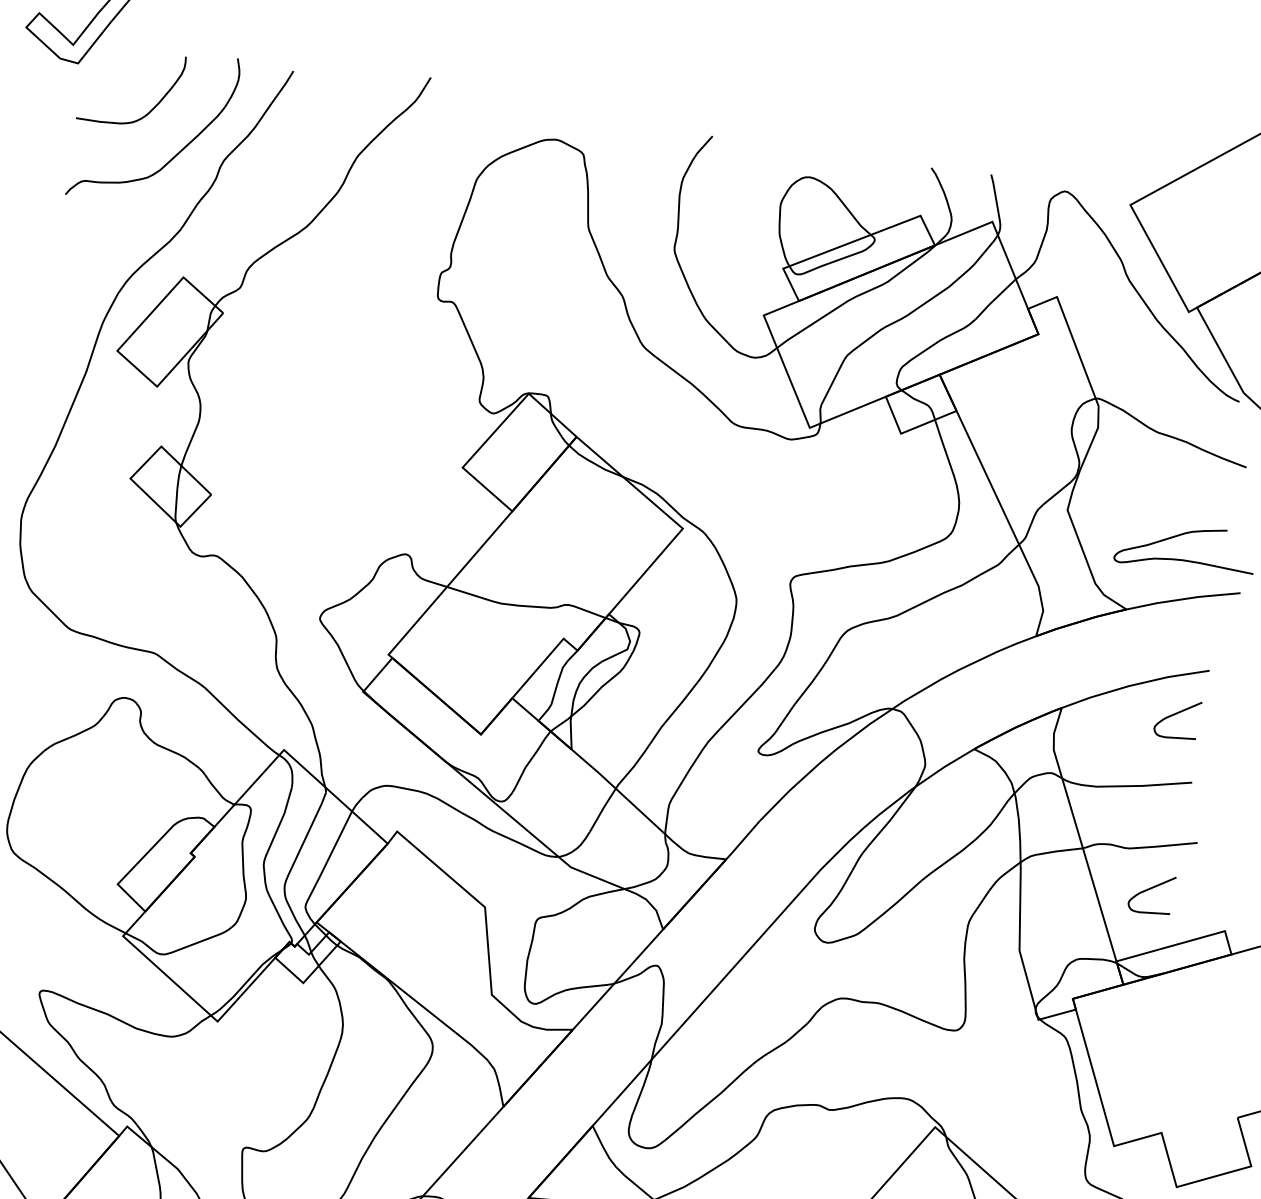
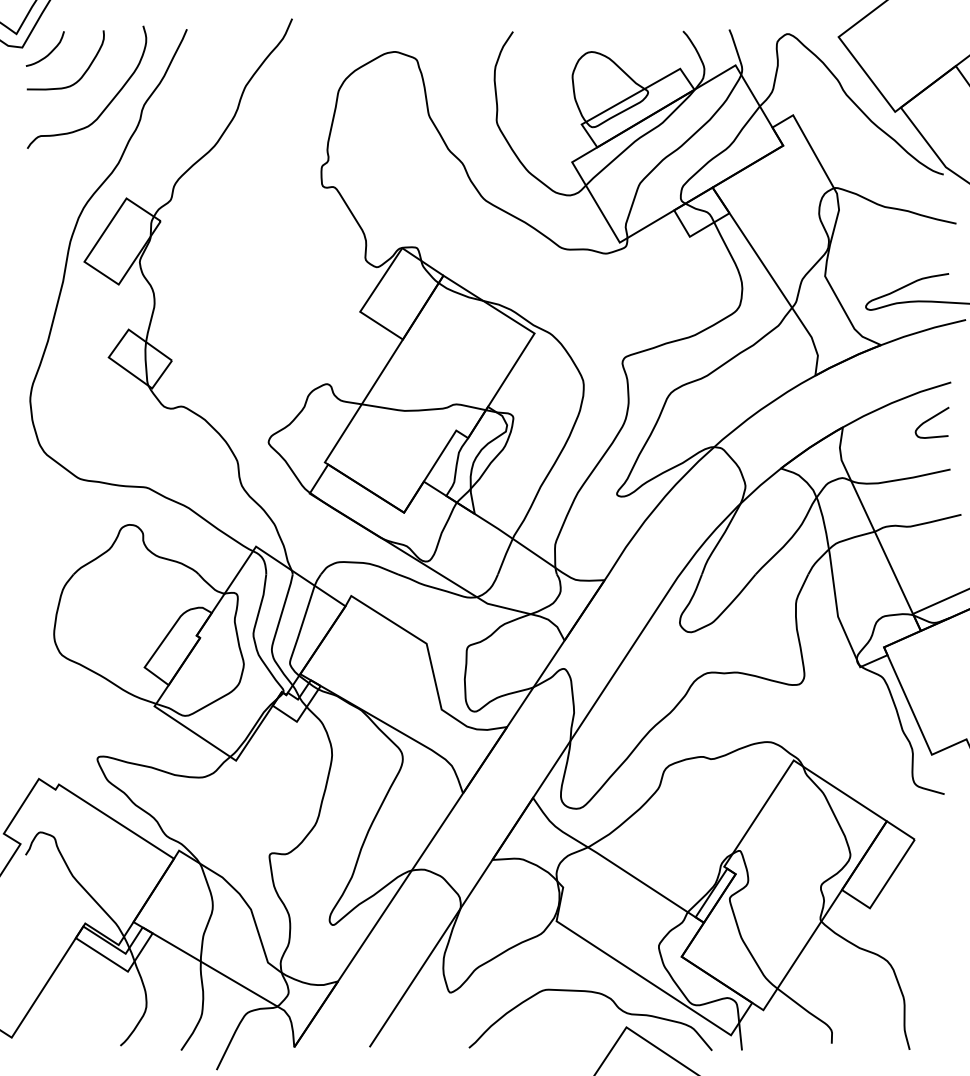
curve: (112, 74) -> (49, 52), added
curve: (1148, 890) -> (929, 556), removed

